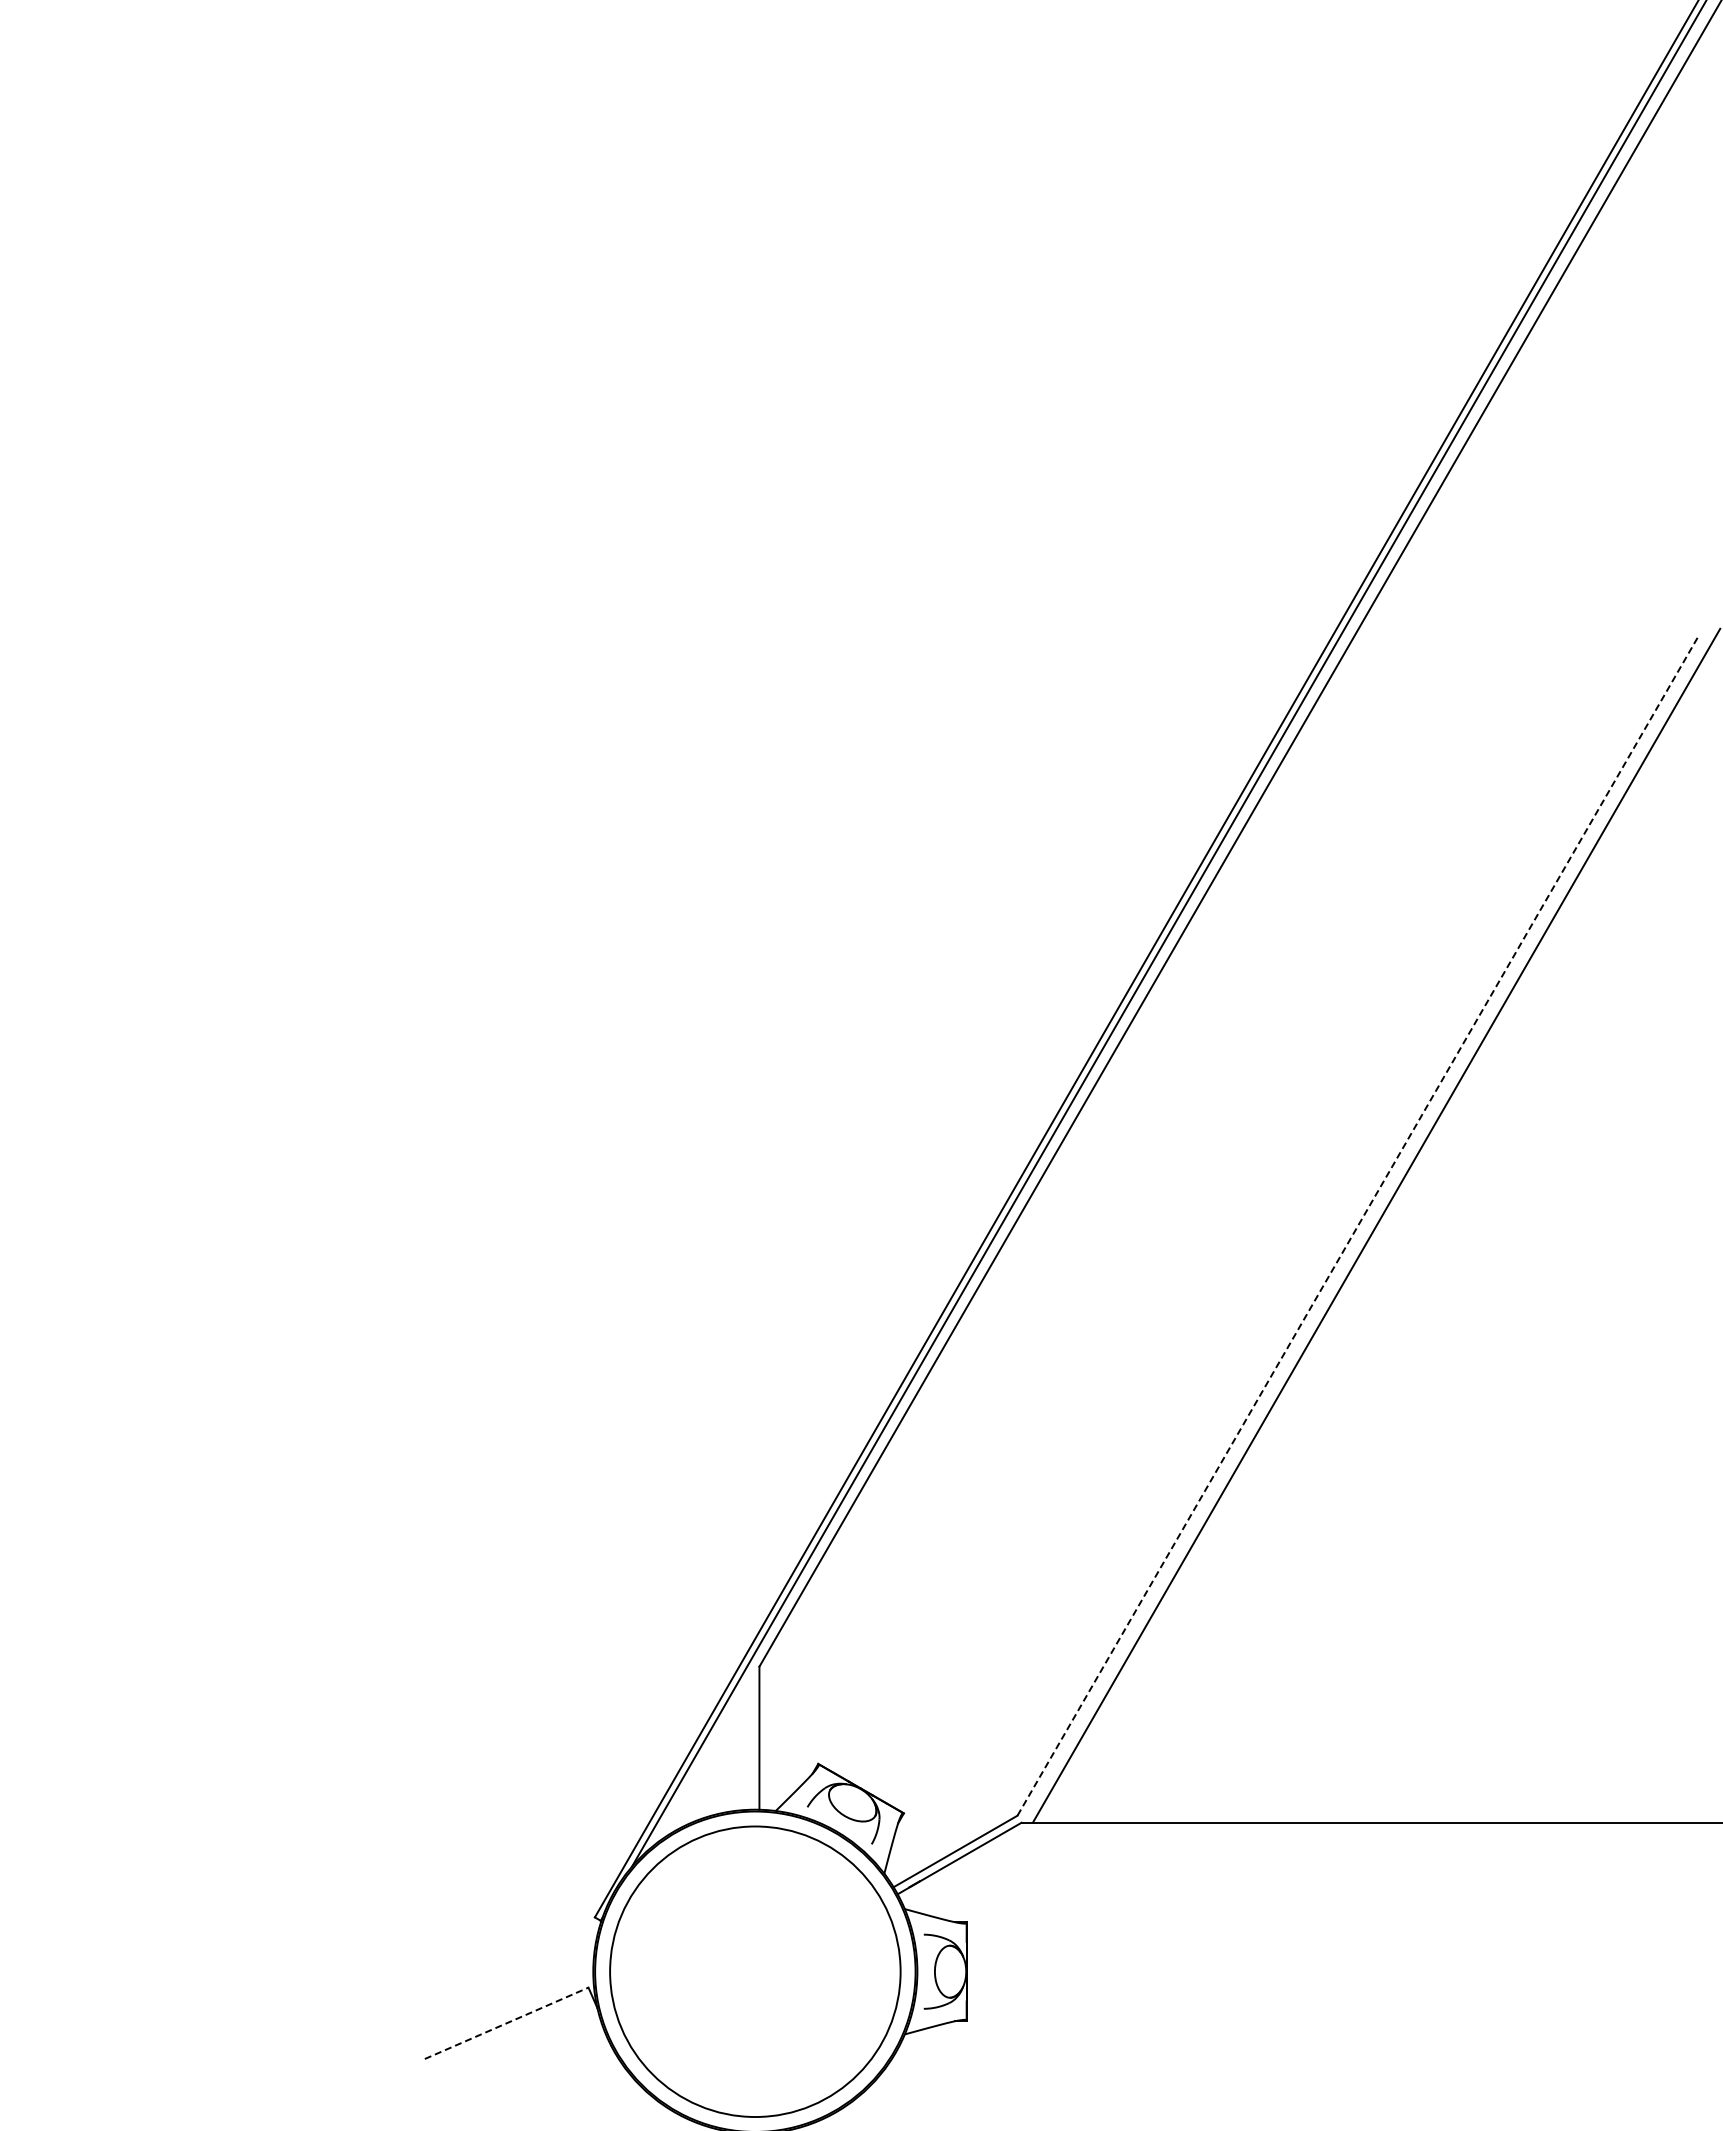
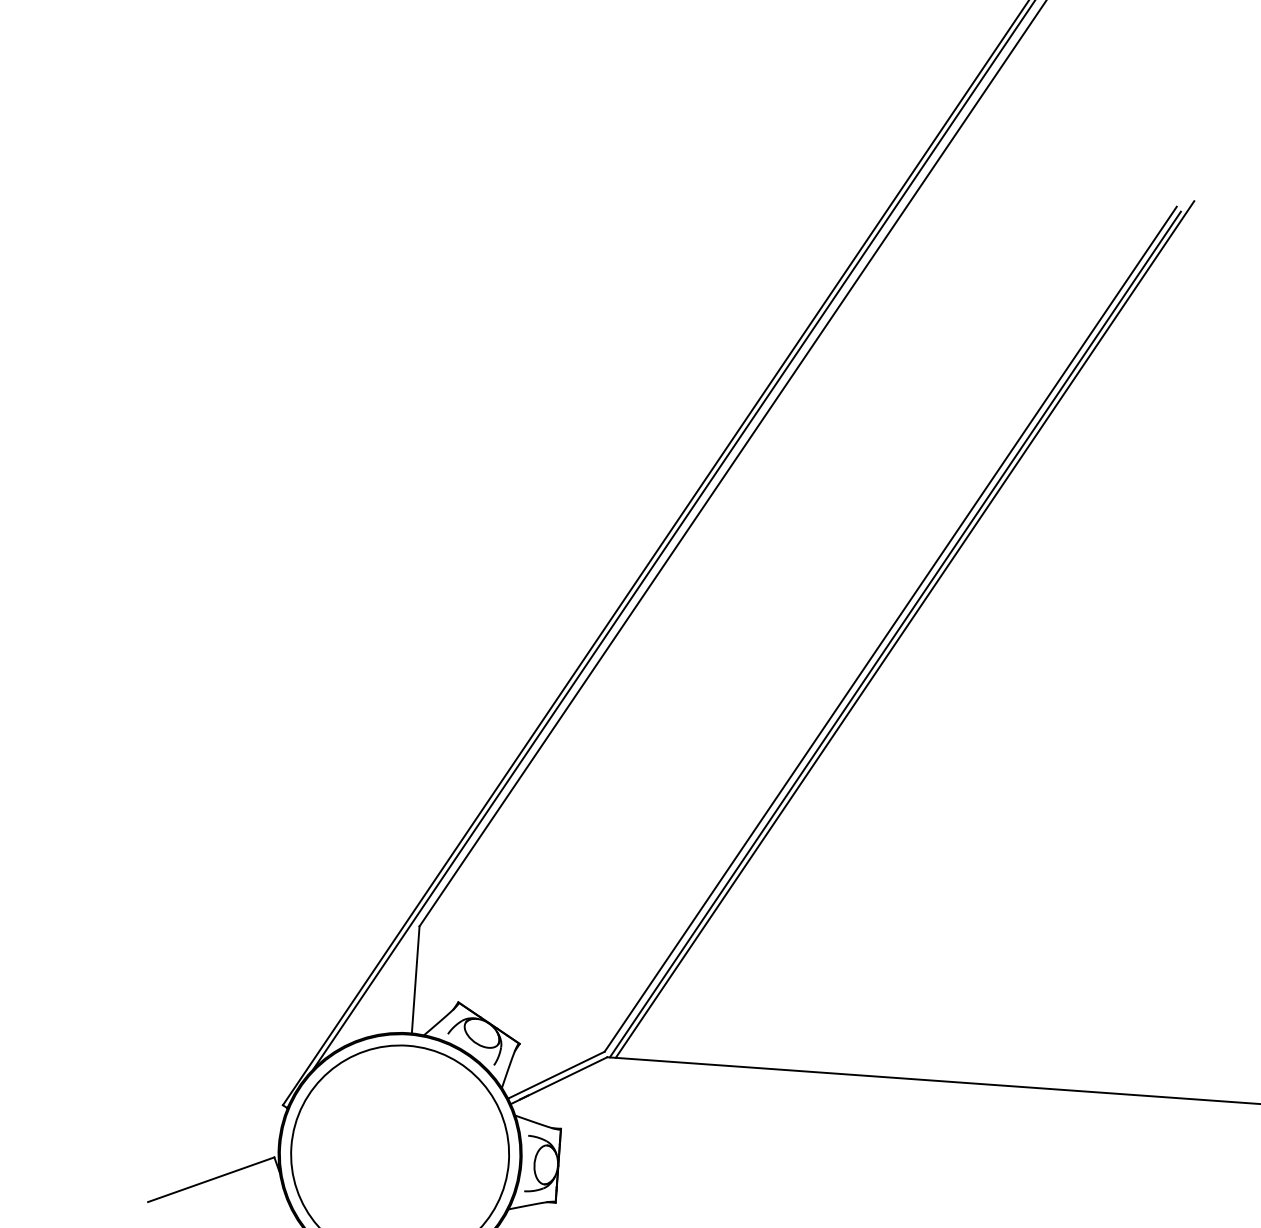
line: (1357, 1227) -> (890, 629), dashed -> solid
line: (1363, 1233) -> (894, 634), added
line: (507, 2023) -> (211, 1179), dashed -> solid

